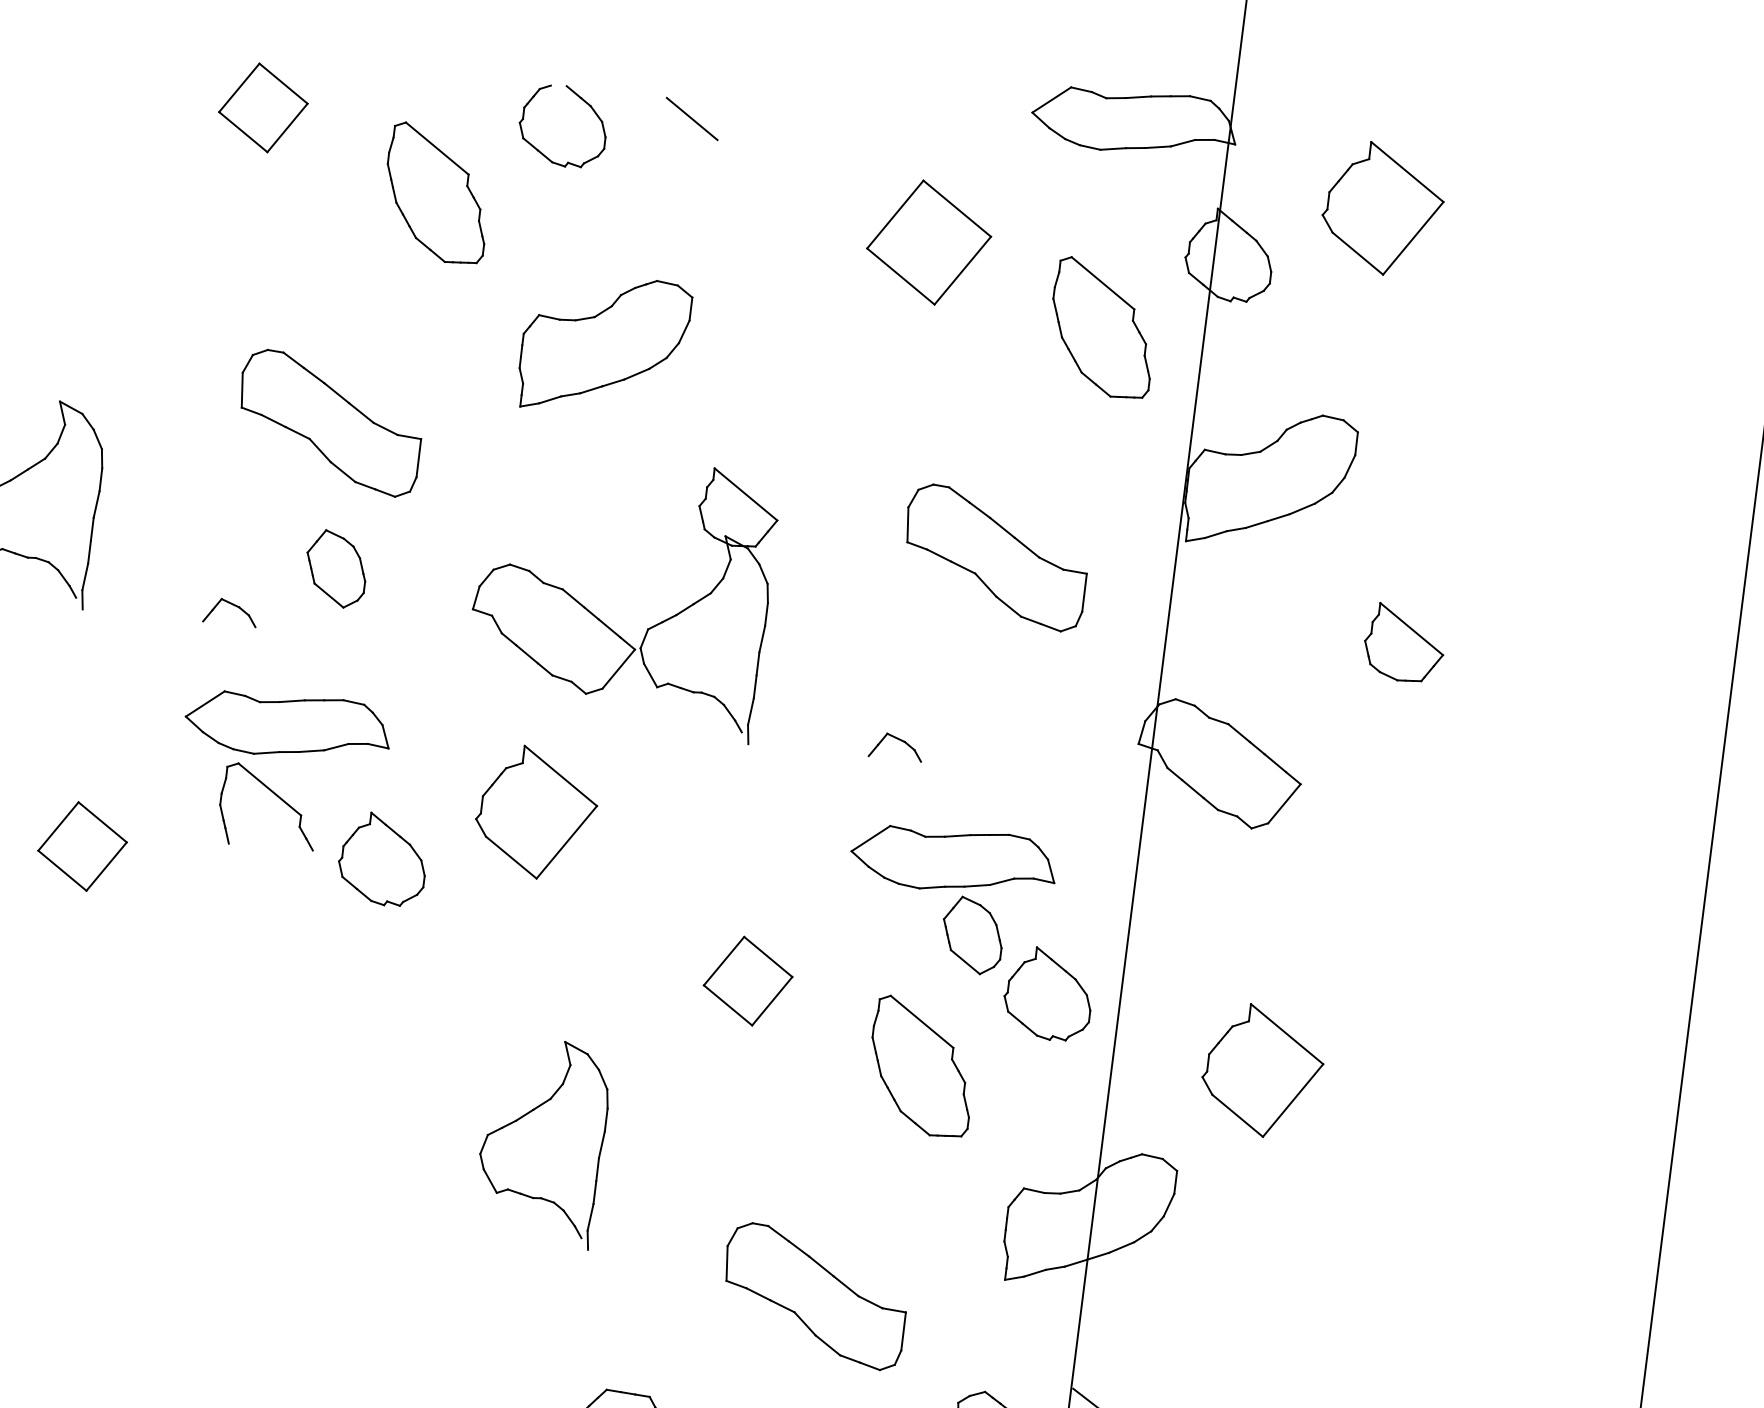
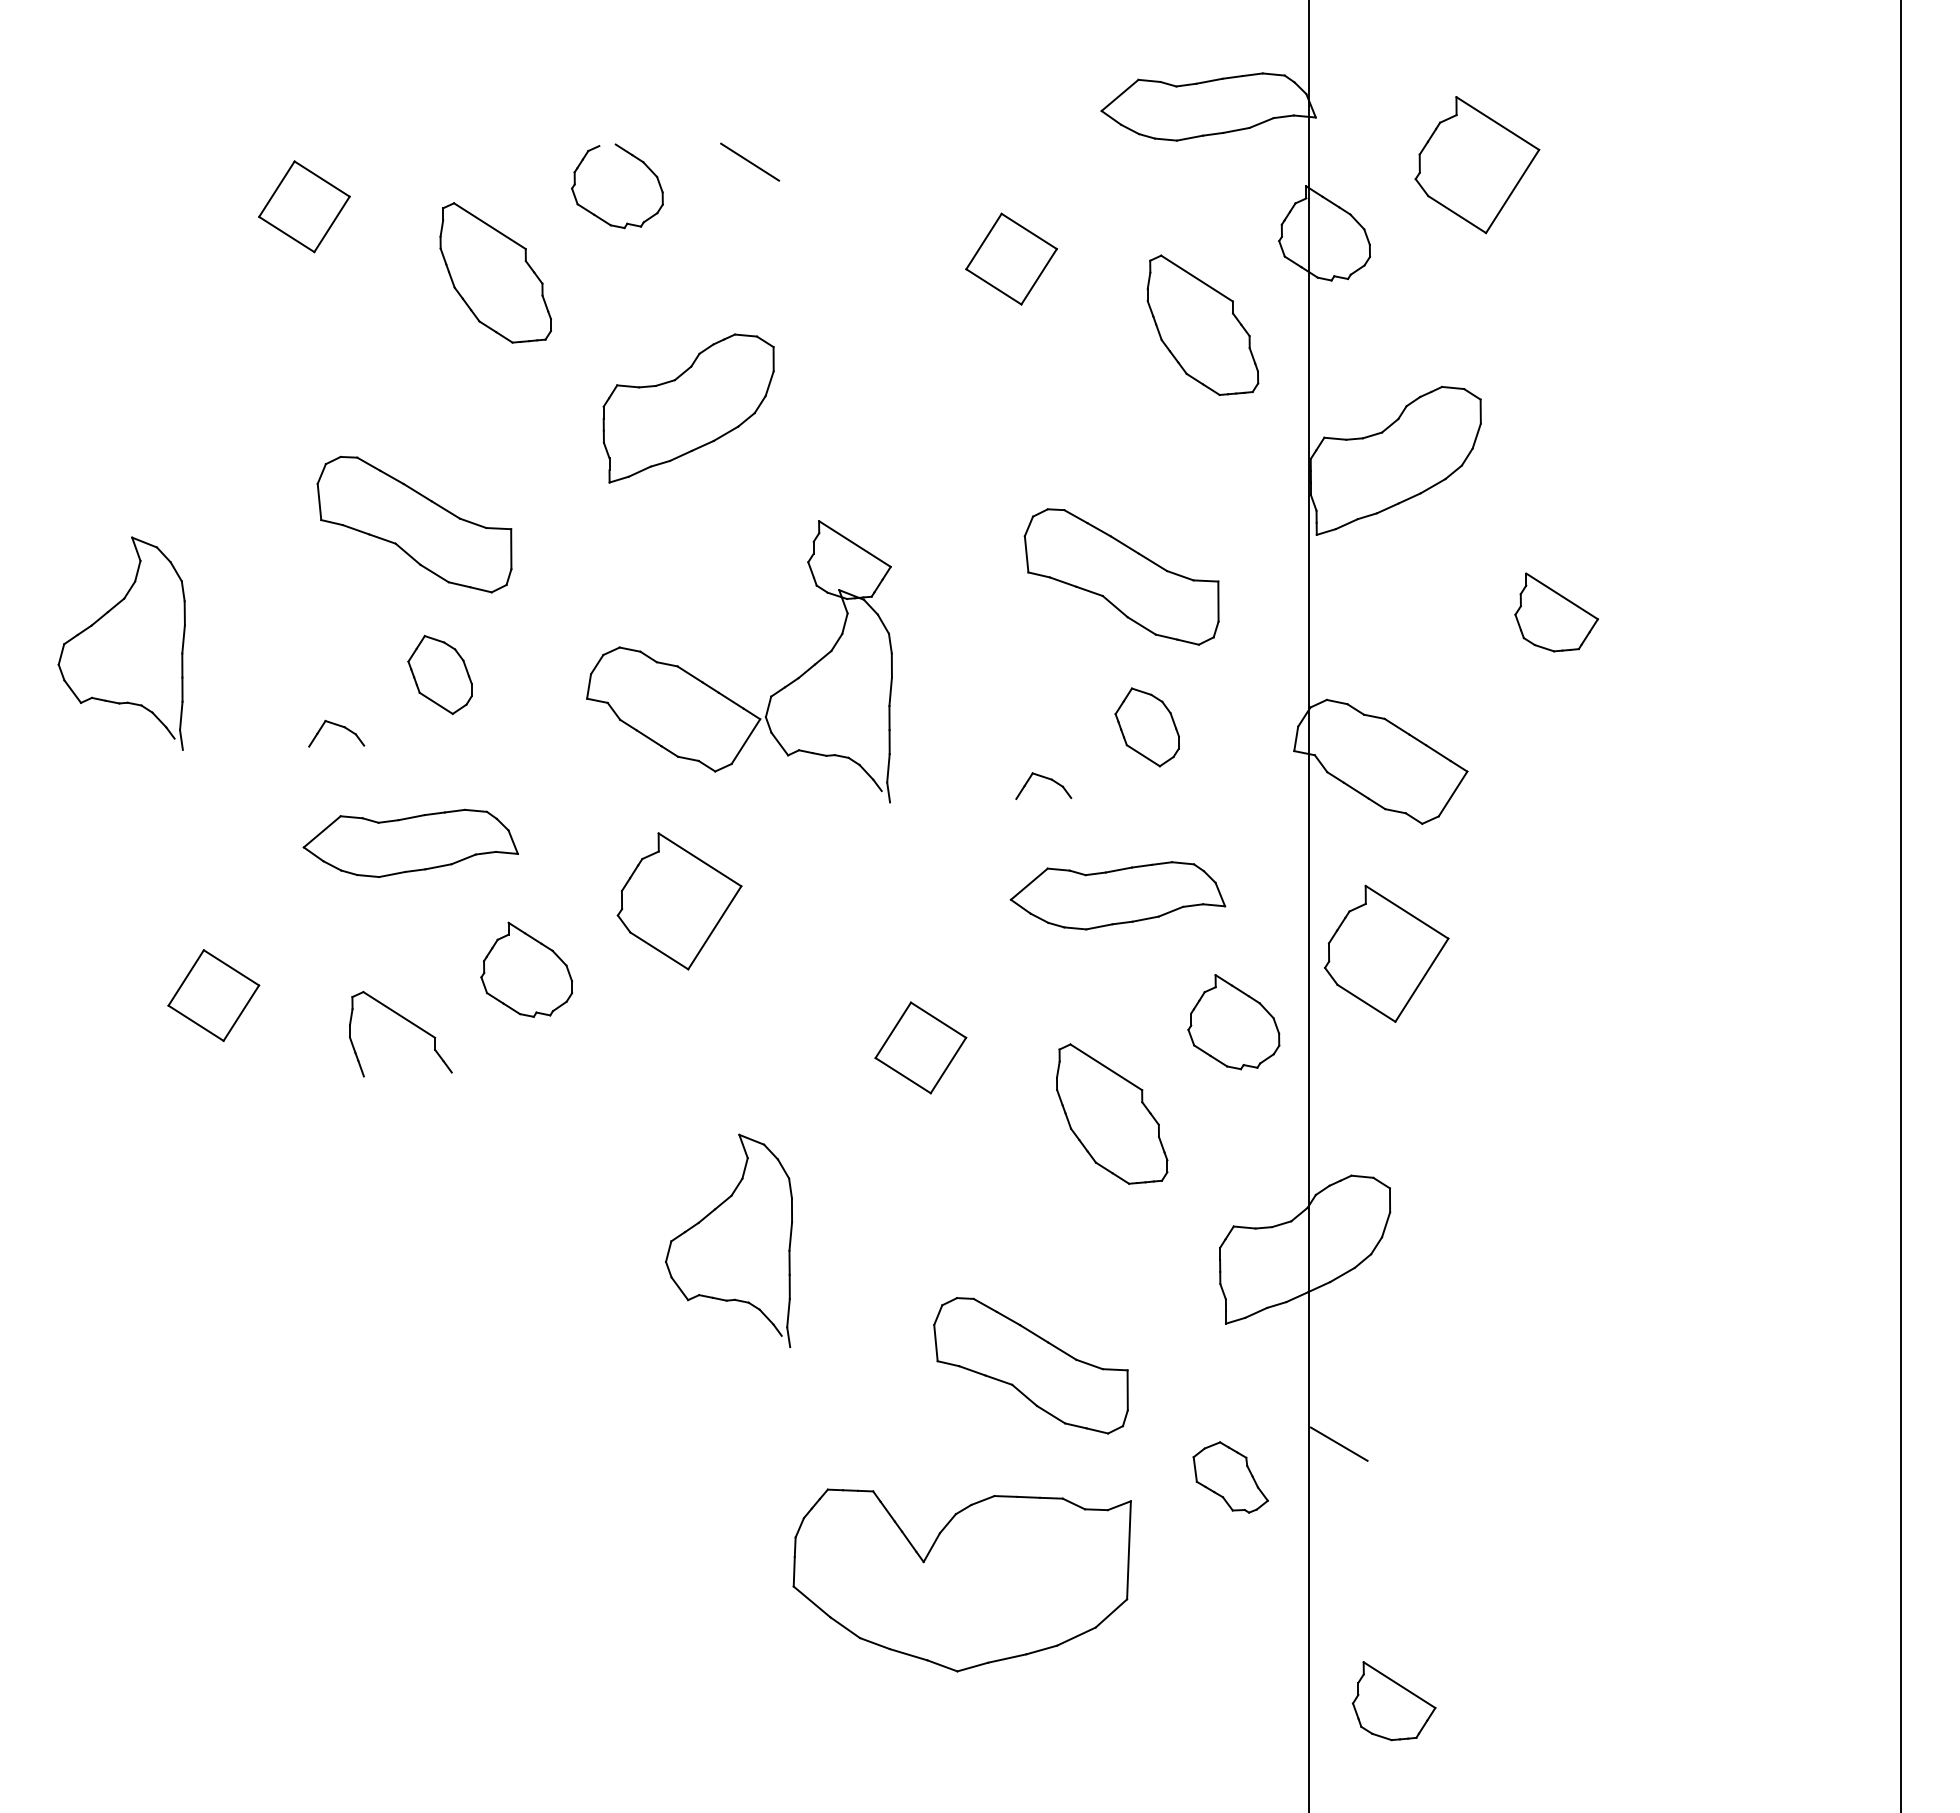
part: (929, 241) -> (1011, 258), size x0.71
part: (276, 796) -> (407, 1021), moved
part: (972, 935) -> (1147, 727), moved
part: (1262, 1070) -> (1386, 953), moved

